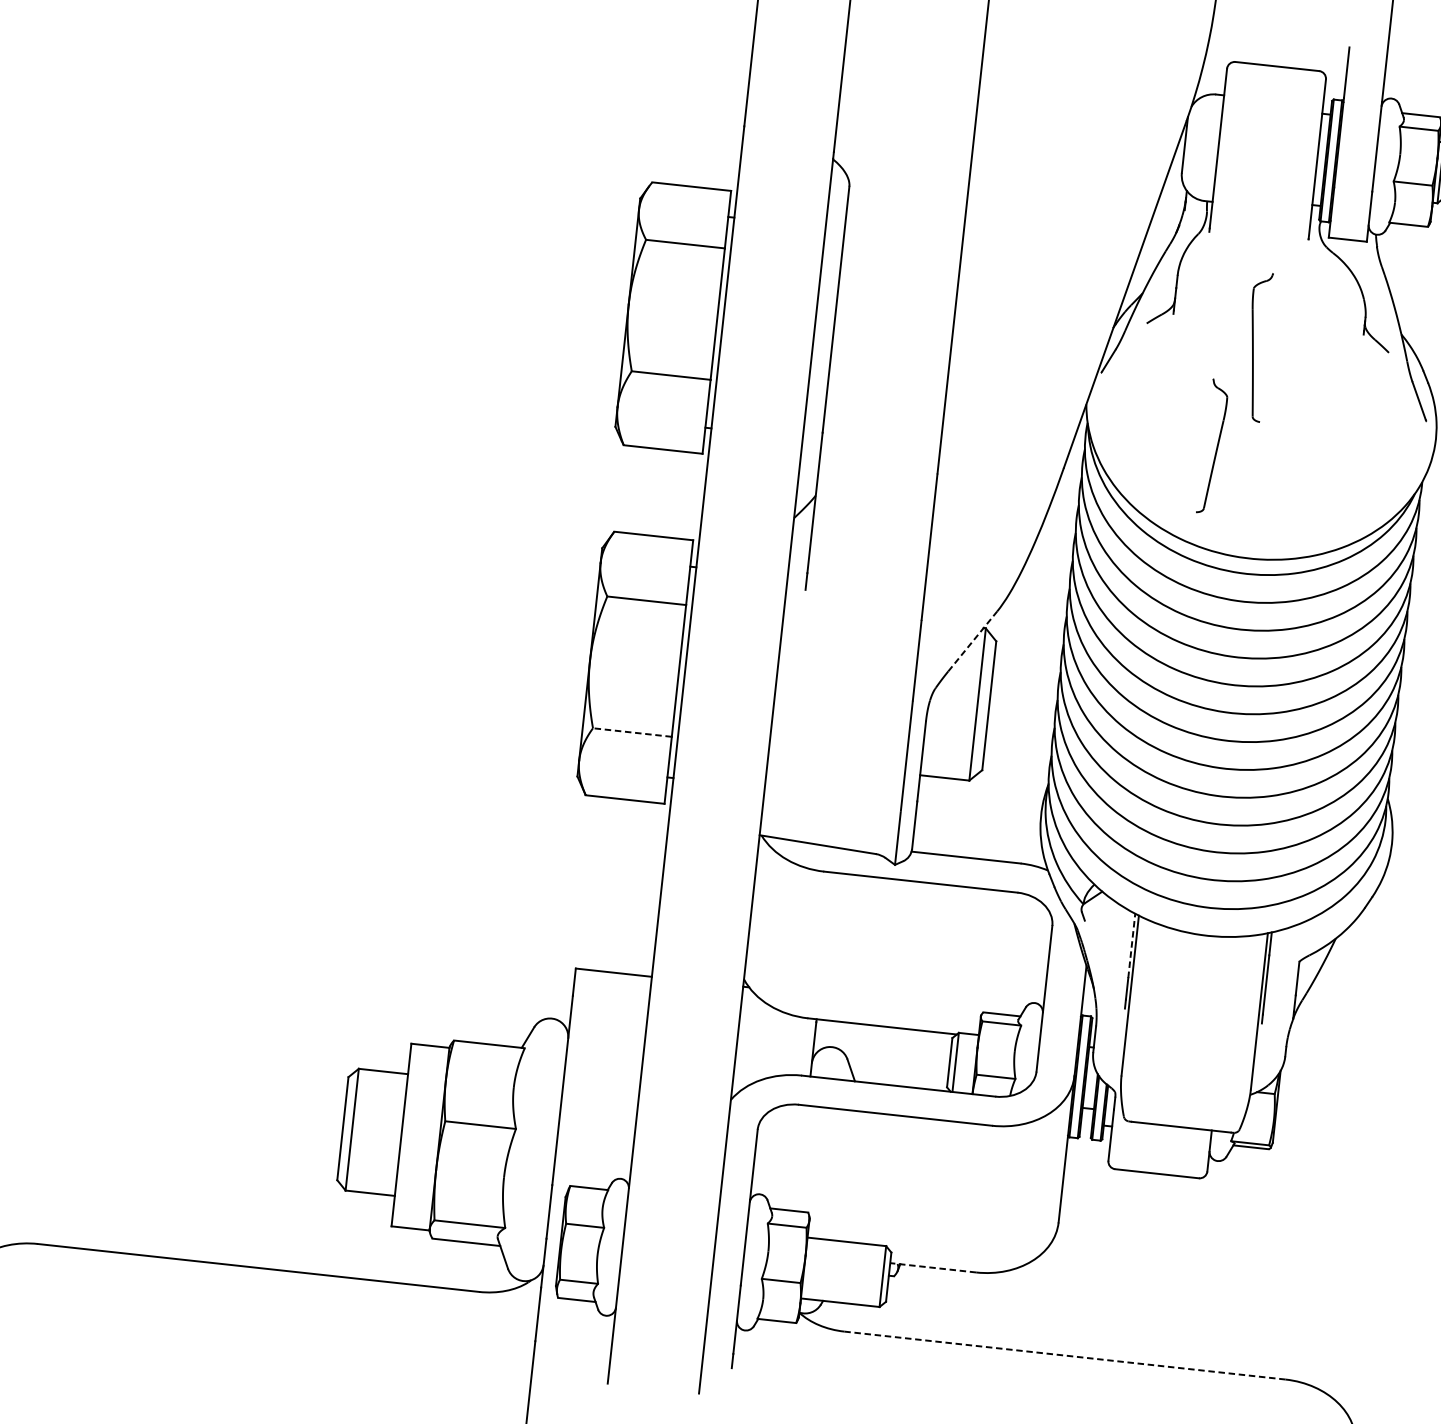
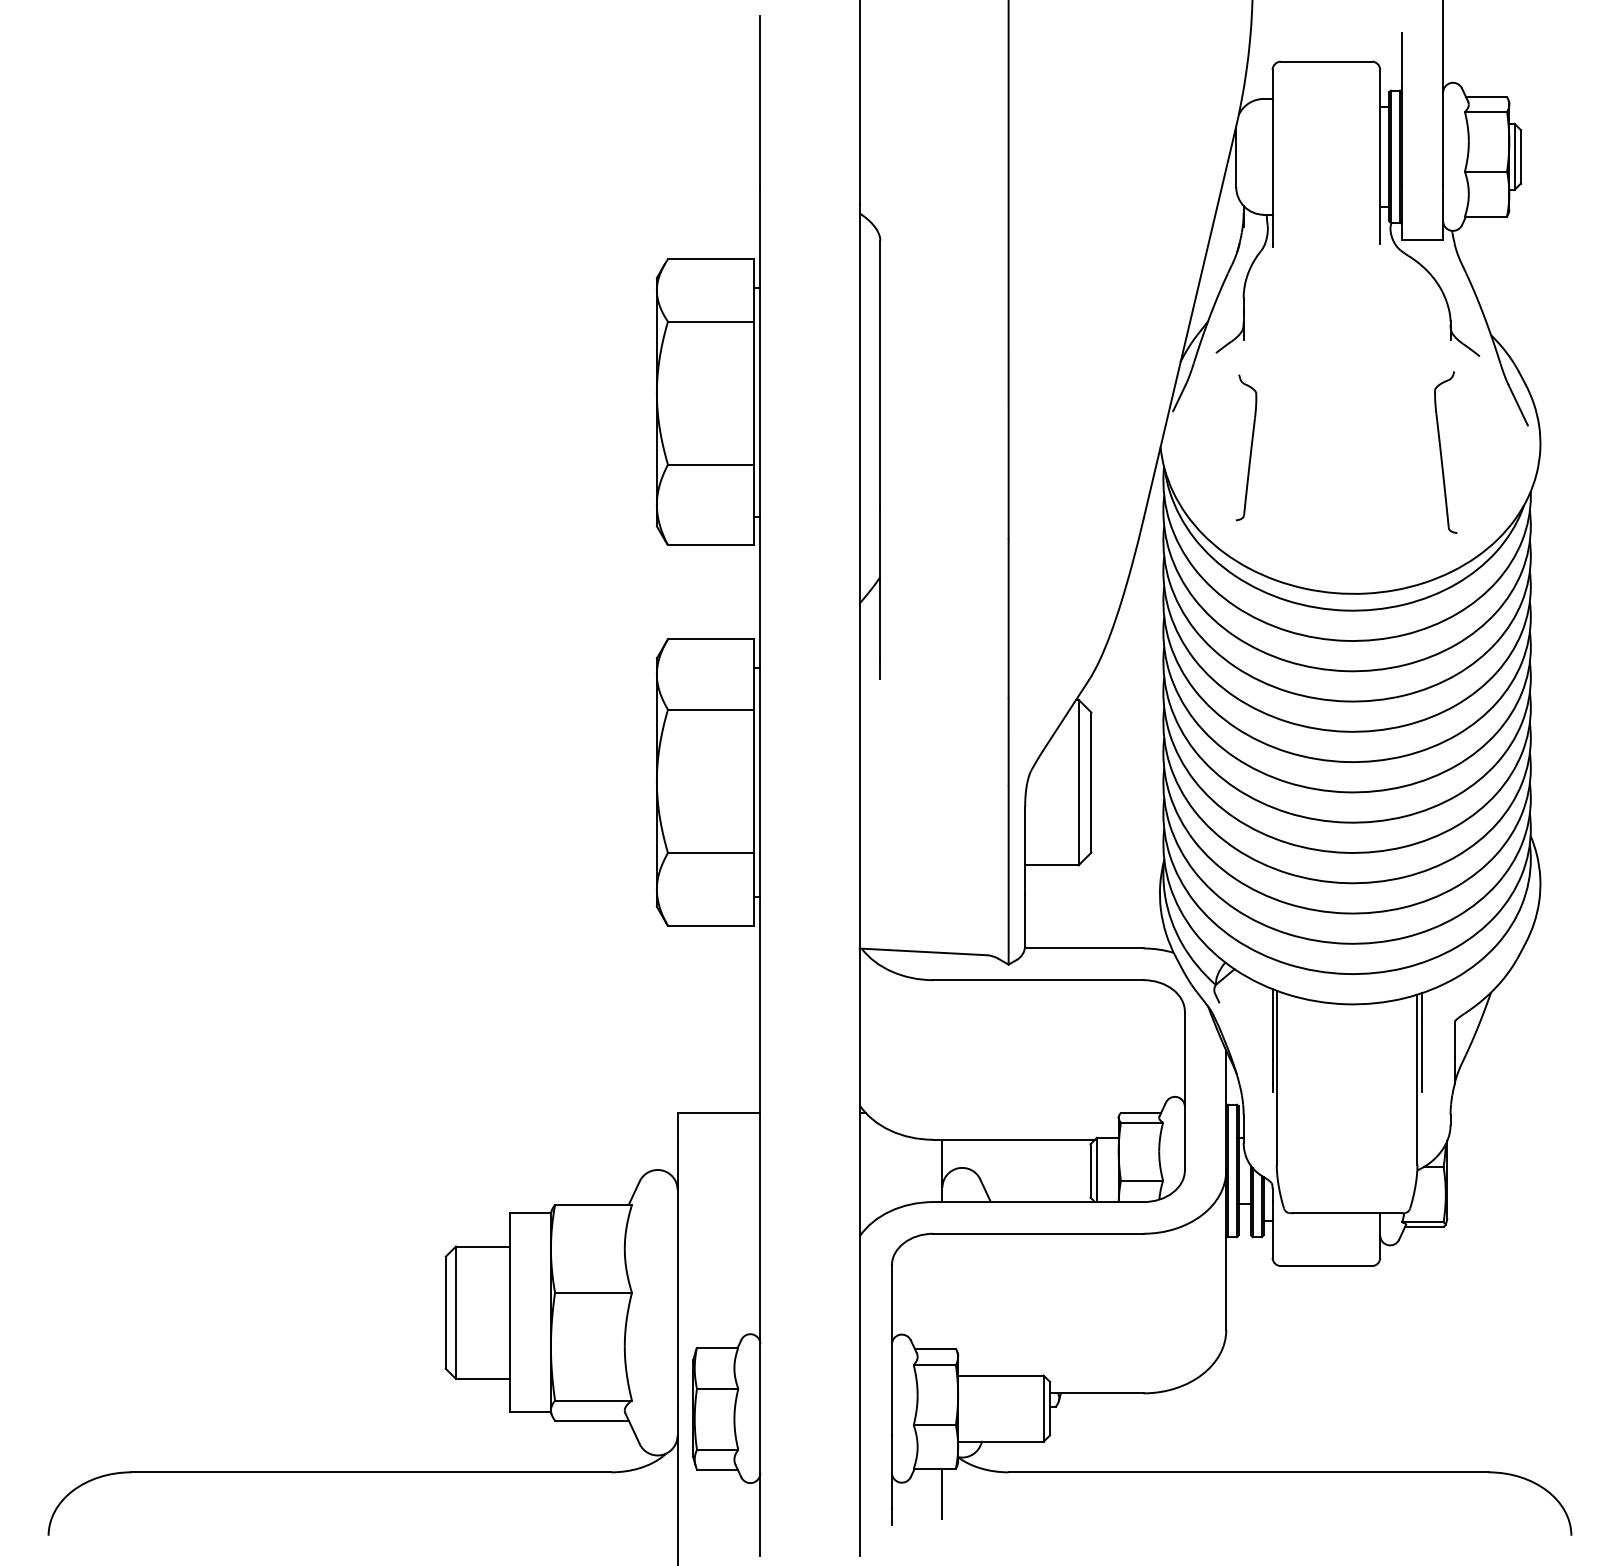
part: (1257, 346) -> (1445, 452), moved
part: (1212, 446) -> (1246, 447), moved
line: (973, 641) -> (1066, 715), dashed -> solid
line: (632, 732) -> (710, 853), dashed -> solid
line: (1131, 946) -> (1272, 1024), dashed -> solid
line: (932, 1267) -> (1096, 1393), dashed -> solid
line: (781, 1344) -> (942, 1493), added
line: (1064, 1355) -> (1248, 1472), dashed -> solid

